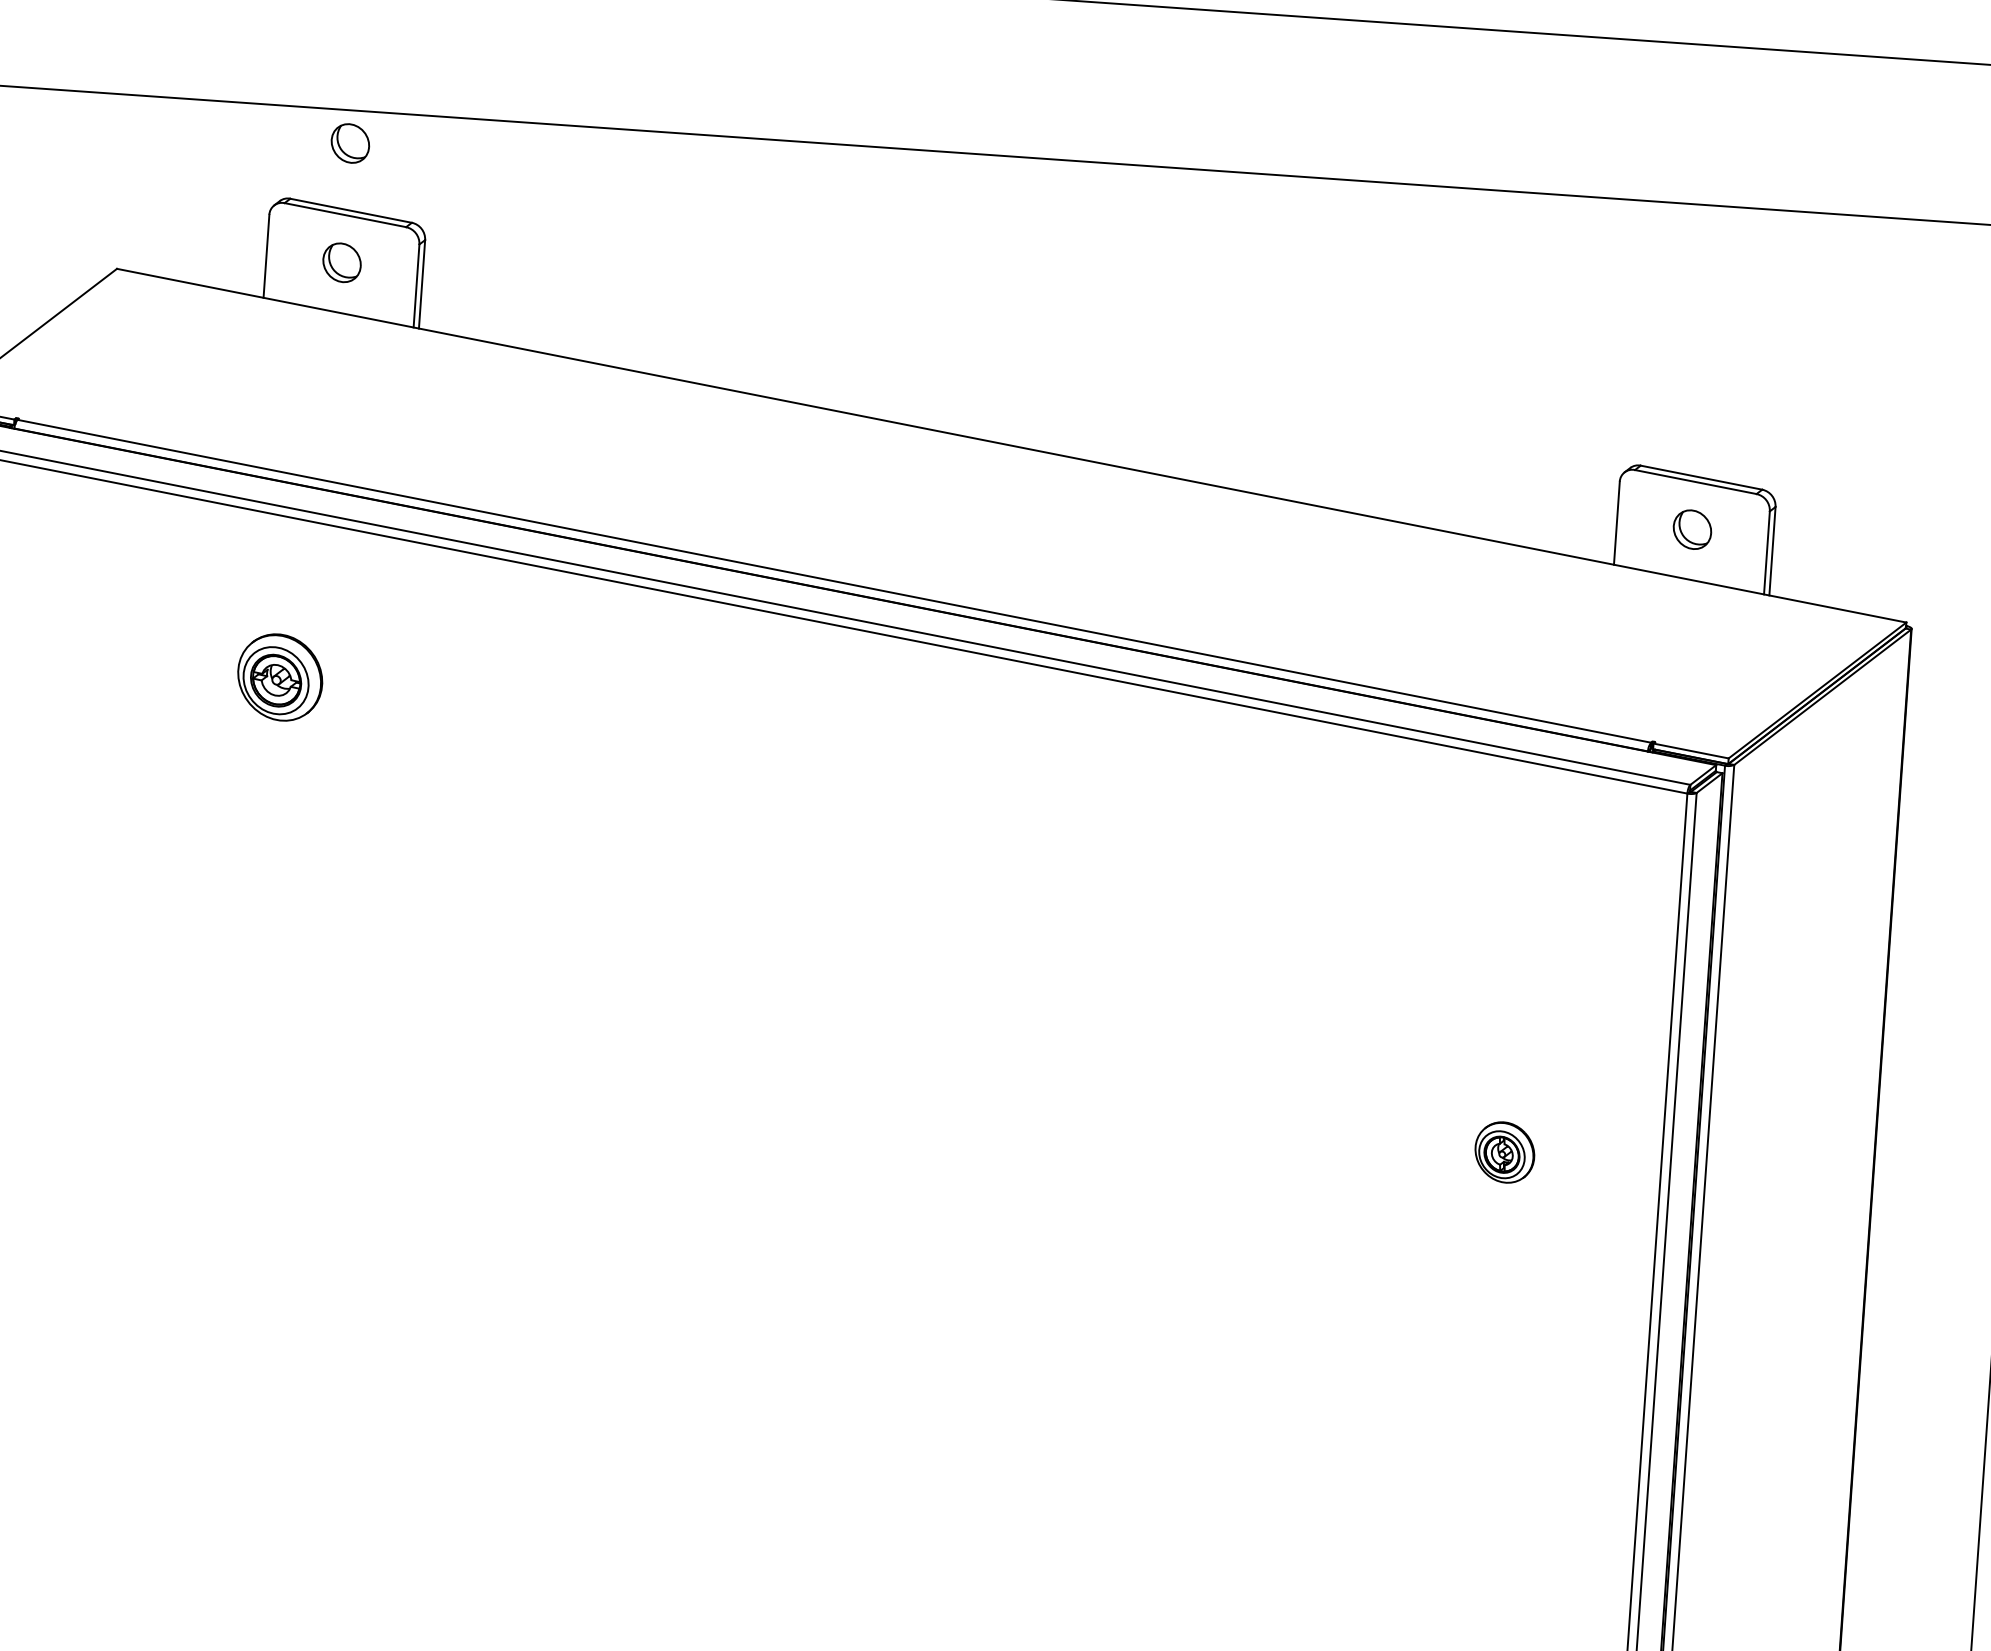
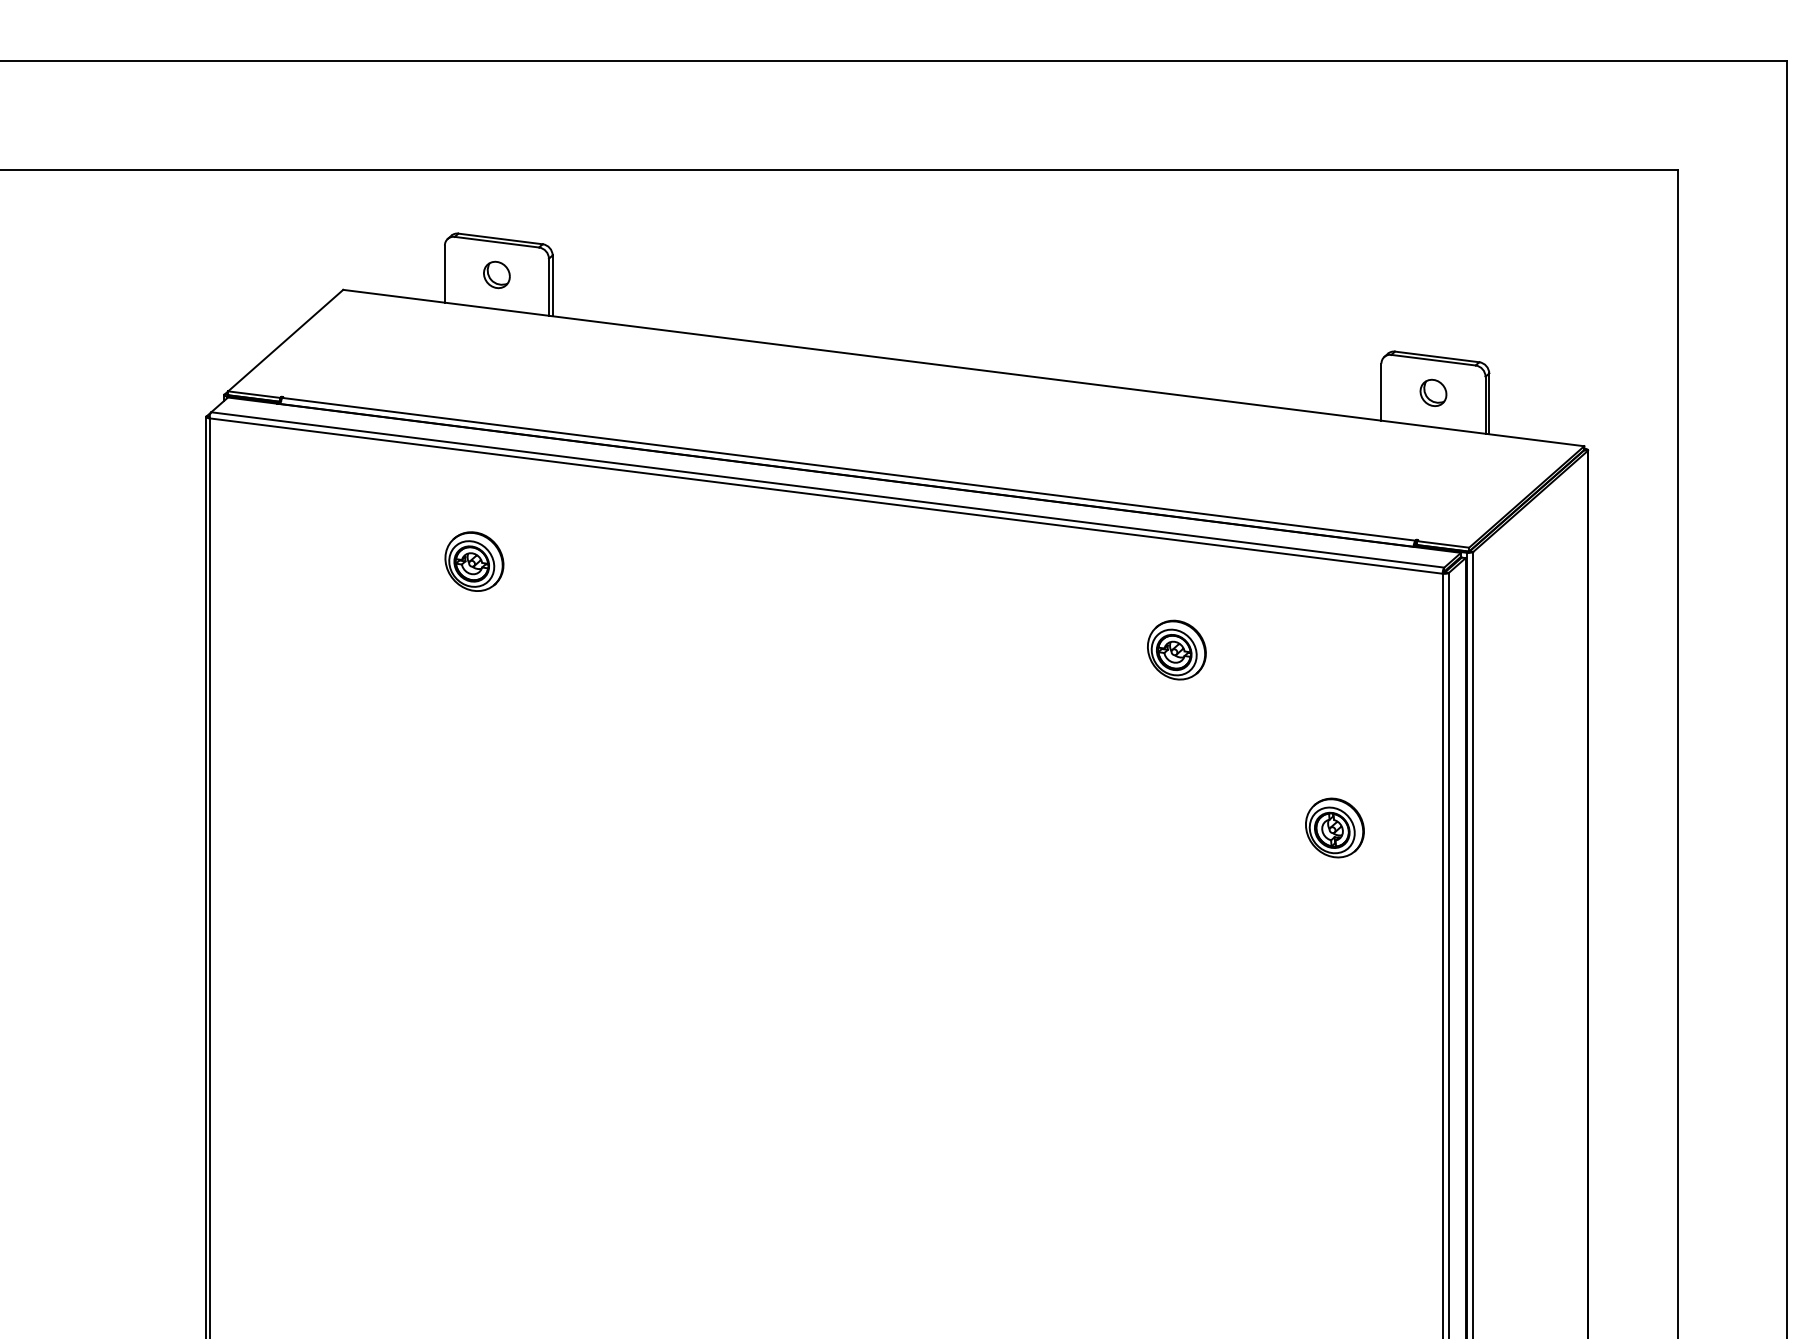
part: (349, 142) -> (496, 192), removed
part: (1292, 876) -> (1176, 649), added
part: (1504, 1151) -> (1334, 827), size x1.43

